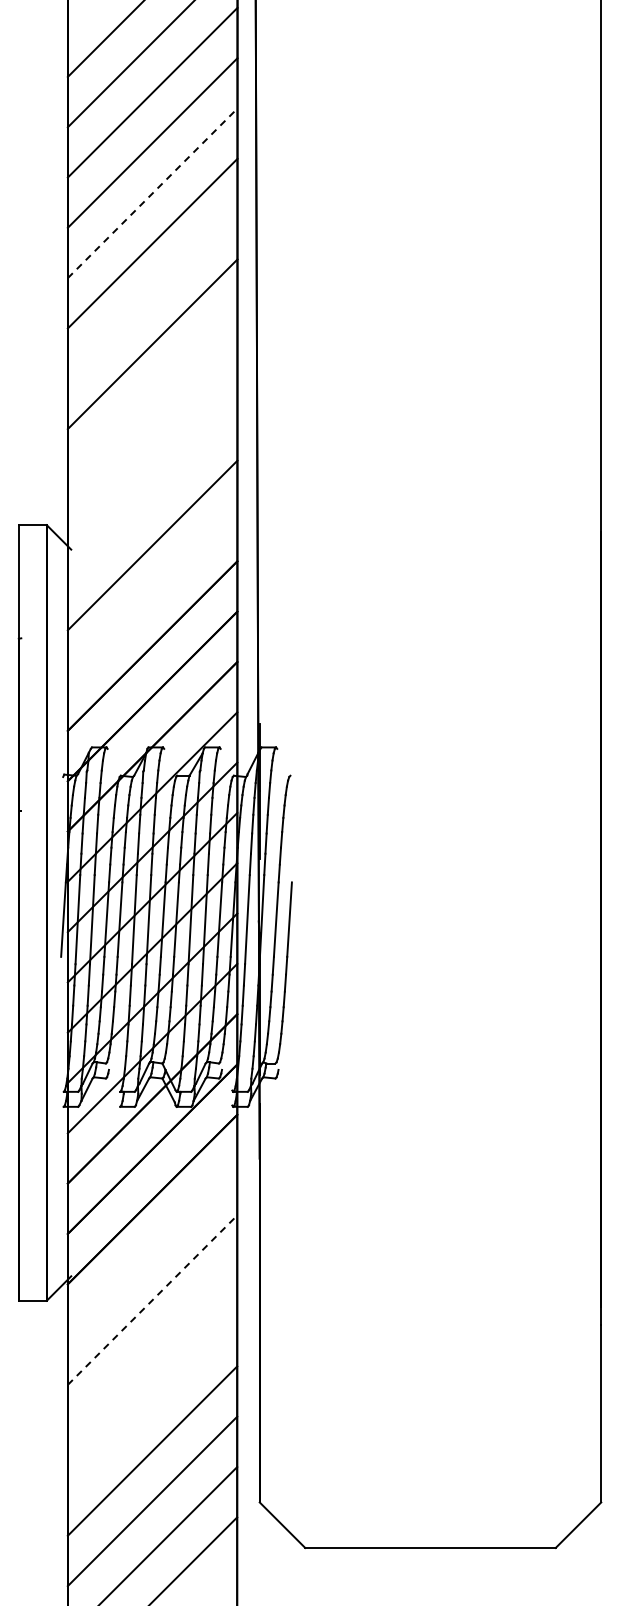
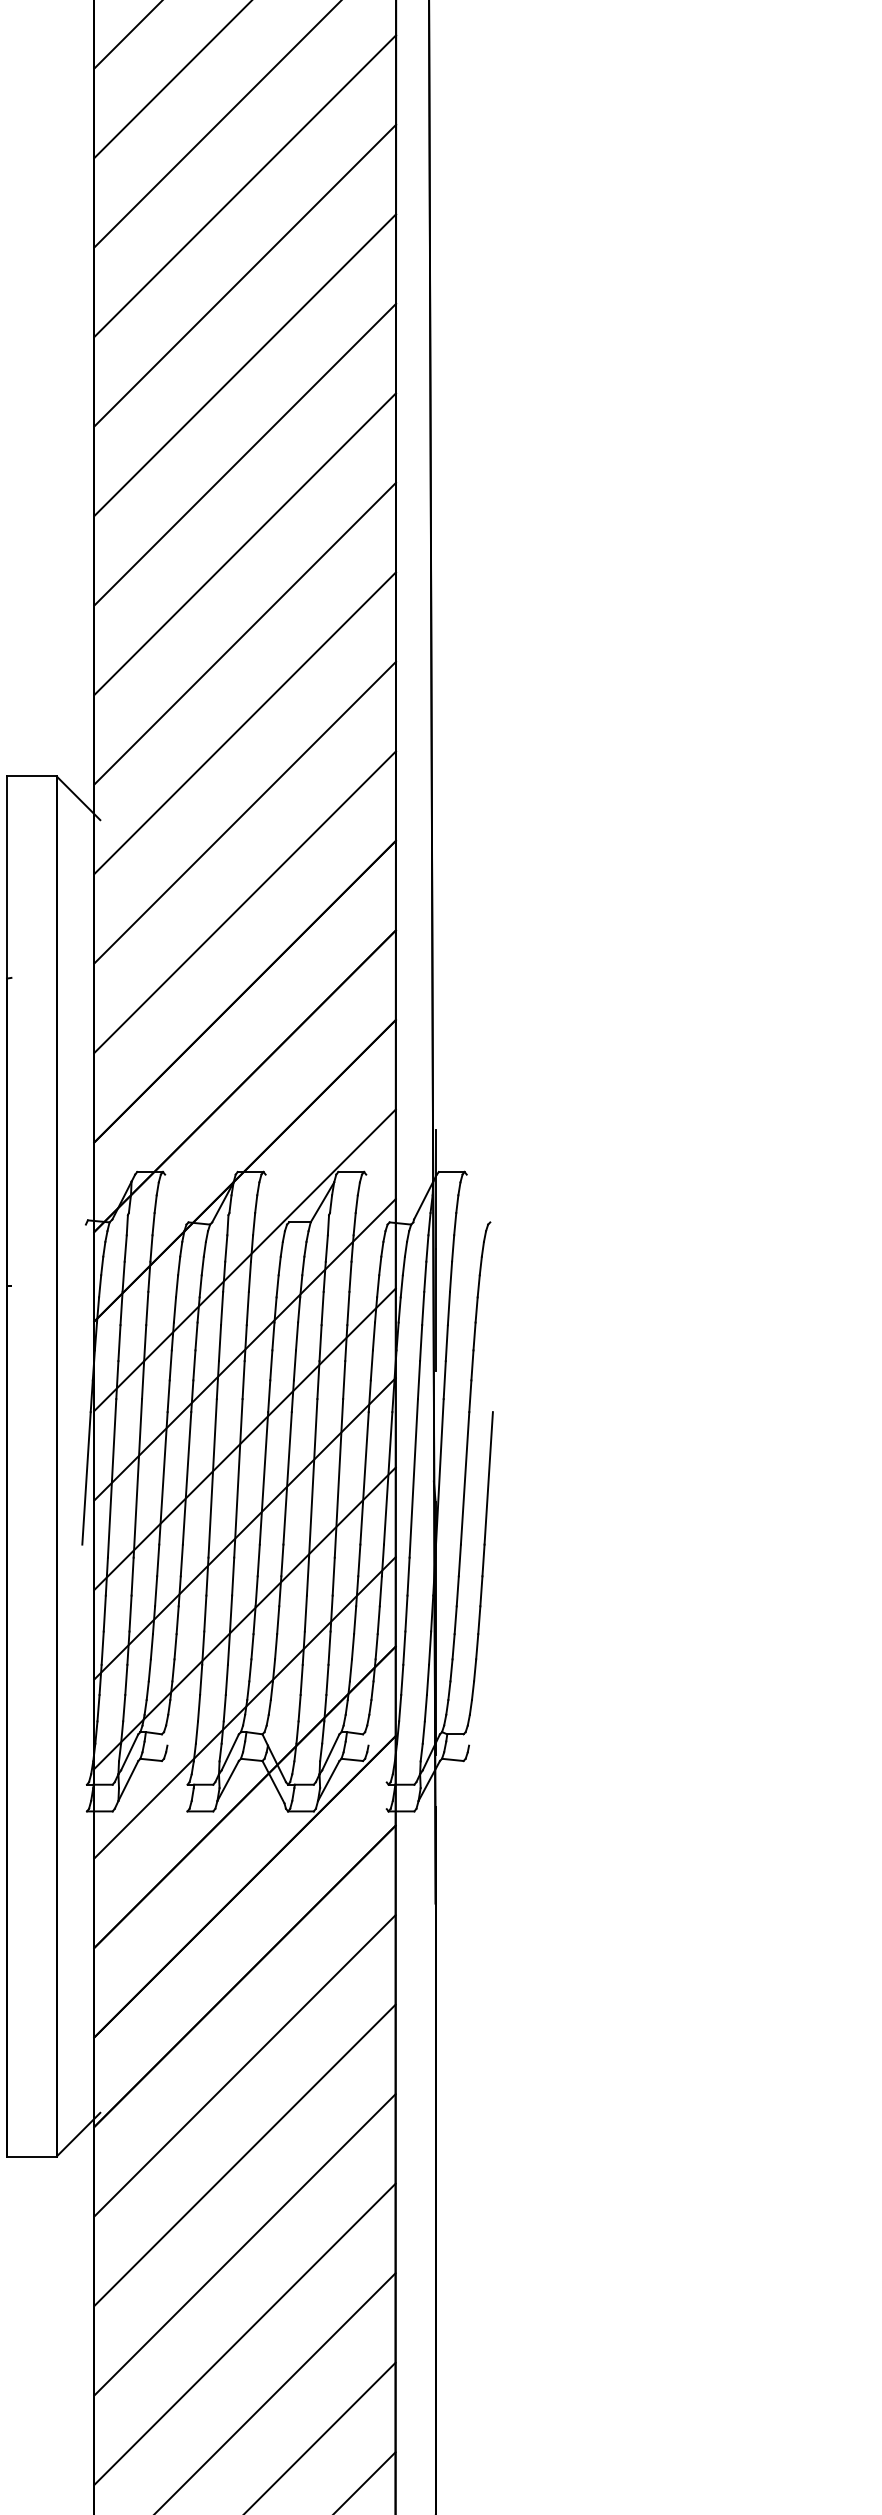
line: (152, 193) -> (244, 186), dashed -> solid
line: (152, 293) -> (244, 364), added
line: (152, 394) -> (244, 544), added
line: (152, 444) -> (244, 633), added
line: (152, 495) -> (244, 723), added
line: (152, 595) -> (244, 901), added
line: (152, 1249) -> (244, 2065), added
line: (152, 1300) -> (244, 2155), dashed -> solid
line: (152, 1350) -> (244, 2244), added
line: (152, 1400) -> (244, 2333), added

